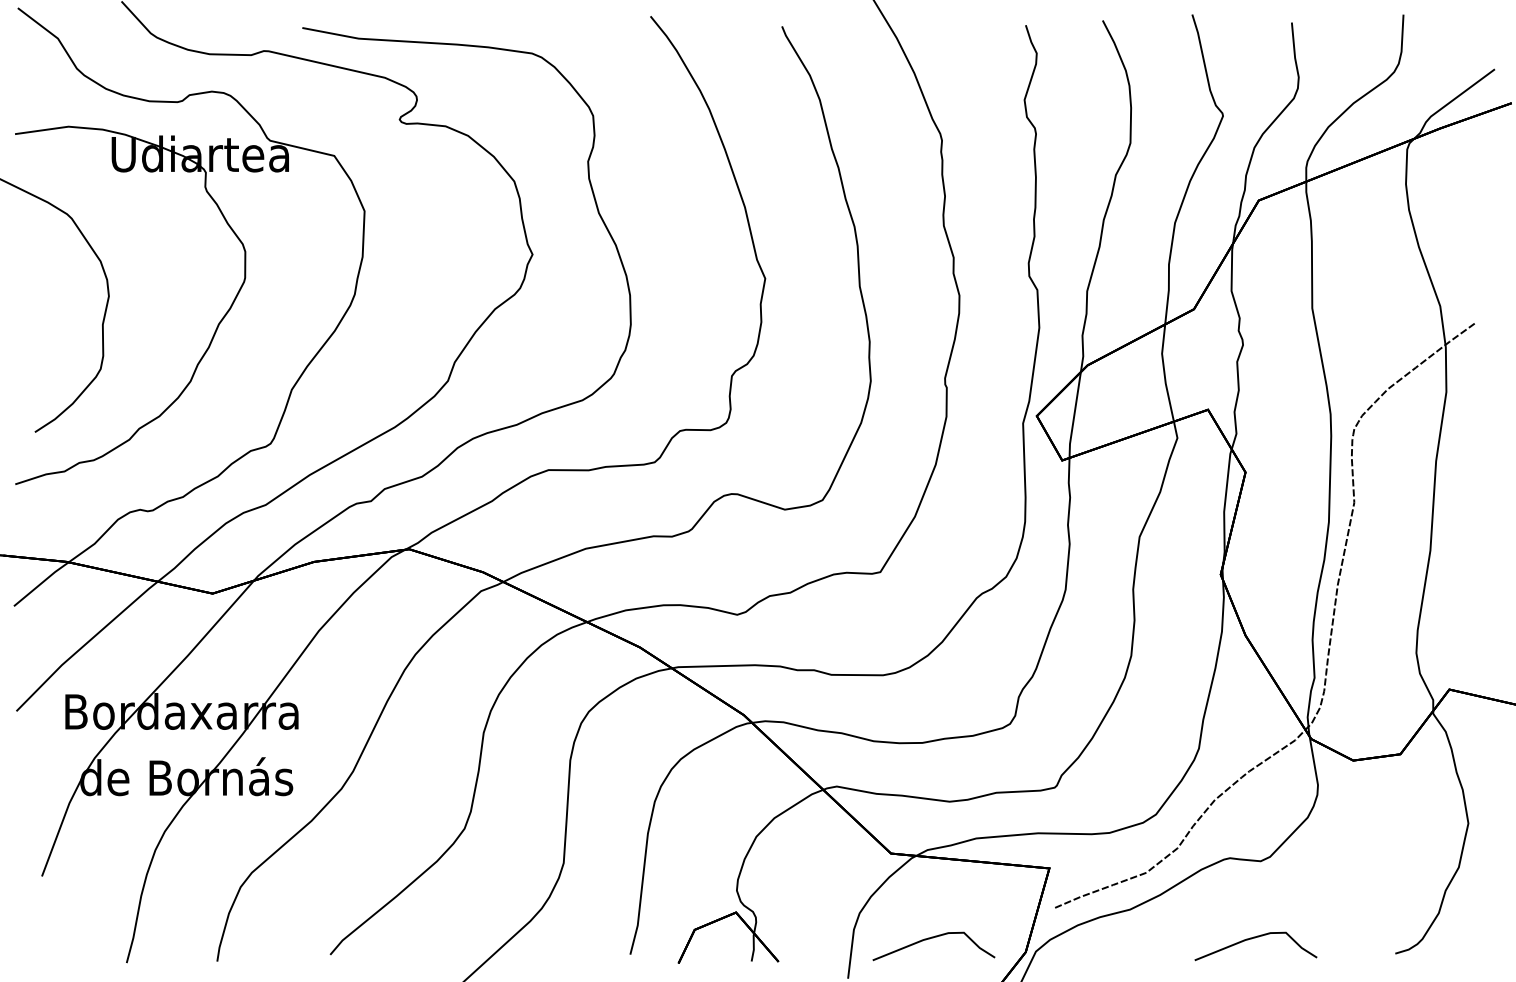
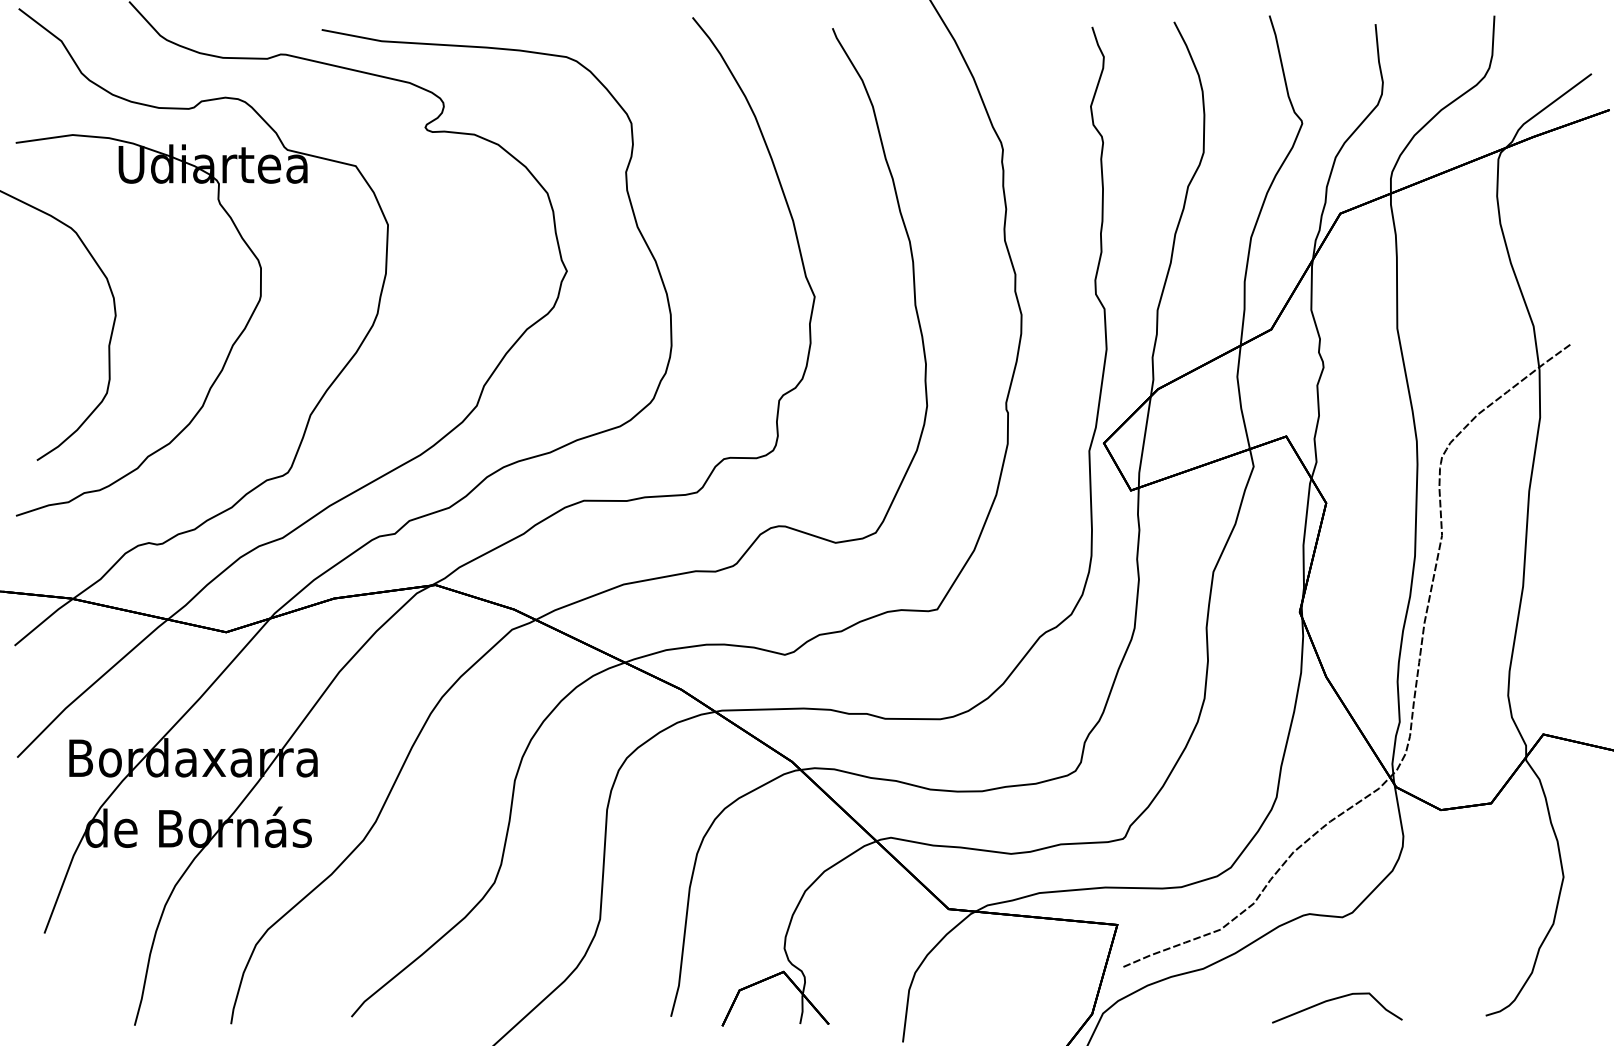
curve: (933, 938) -> (993, 999), removed

